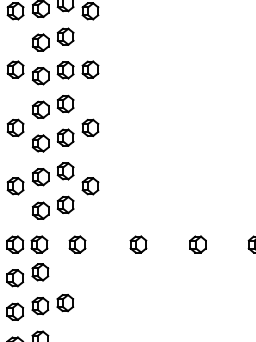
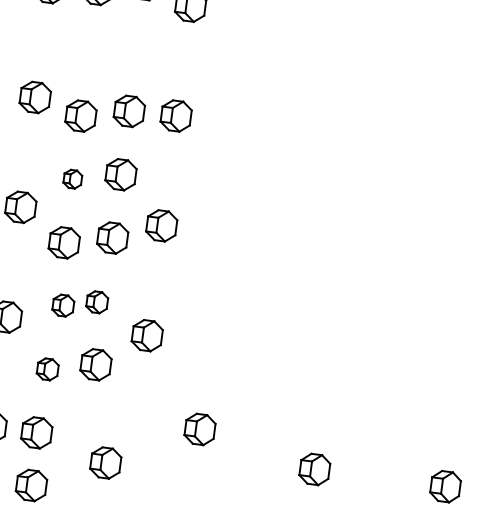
part: (53, 39) -> (114, 50), removed
part: (40, 109) -> (72, 178), size x0.6
part: (53, 174) -> (80, 304), size x0.7
part: (40, 210) -> (47, 368), size x0.7
part: (77, 244) -> (105, 462), moved
part: (138, 244) -> (200, 429), moved
part: (197, 244) -> (313, 469), moved

